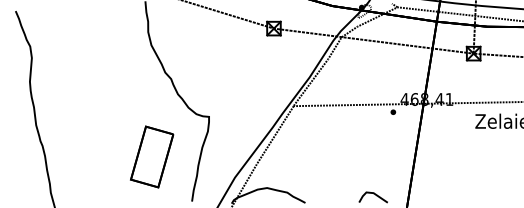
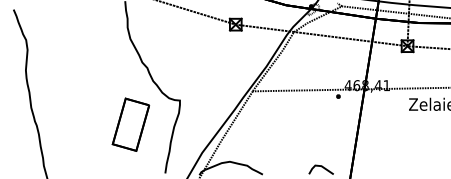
part: (152, 156) -> (131, 124), moved

